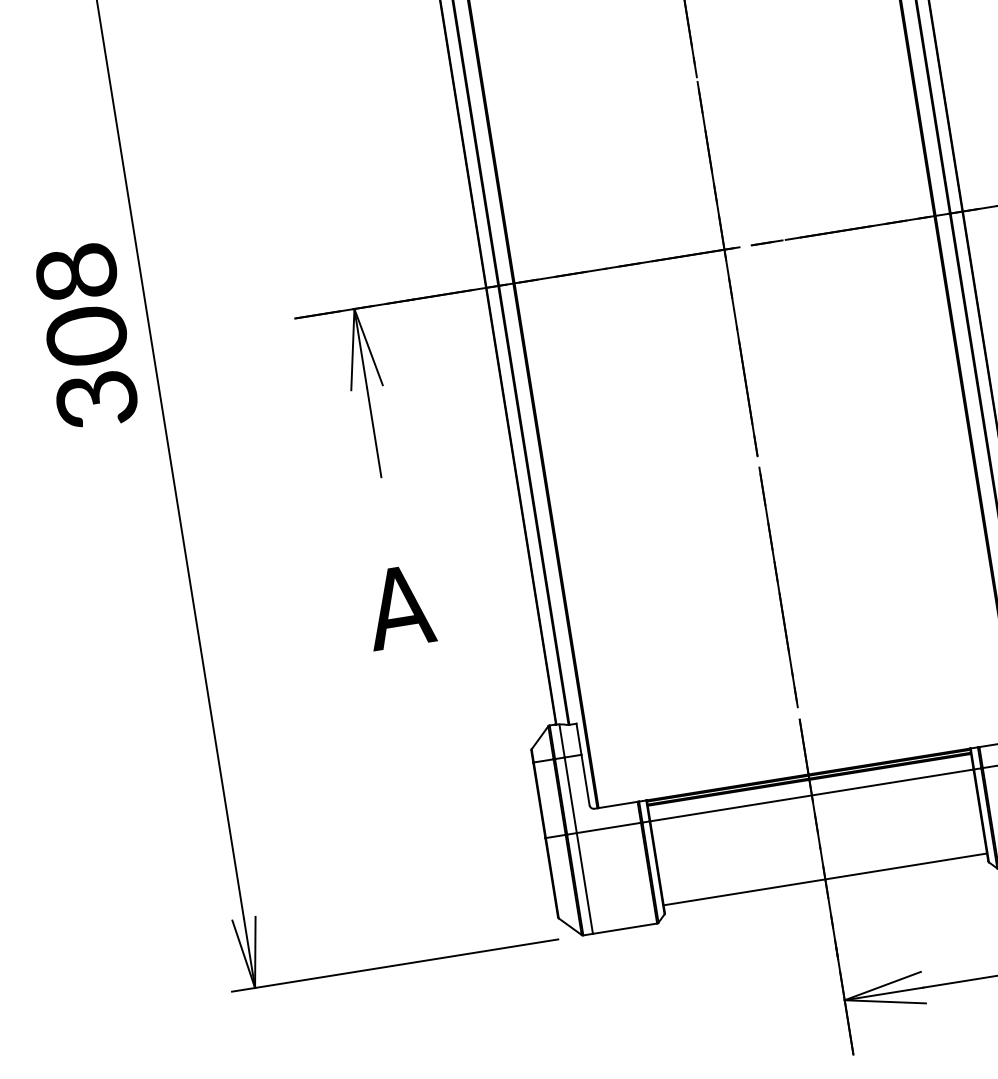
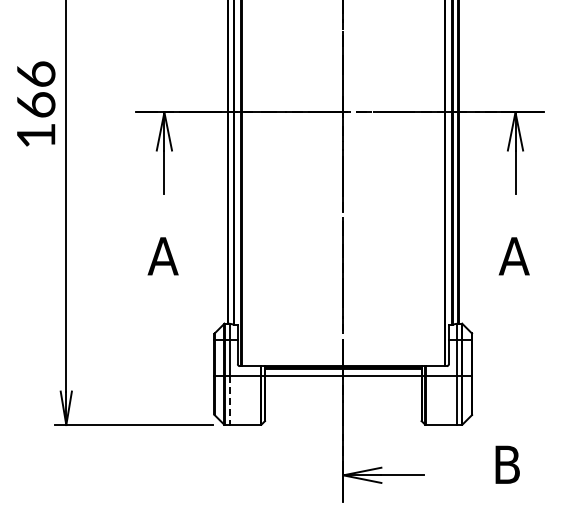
text: (85, 335) -> (35, 104), 308 -> 166
line: (825, 878) -> (343, 416), removed
line: (584, 885) -> (229, 401), solid -> dashed

